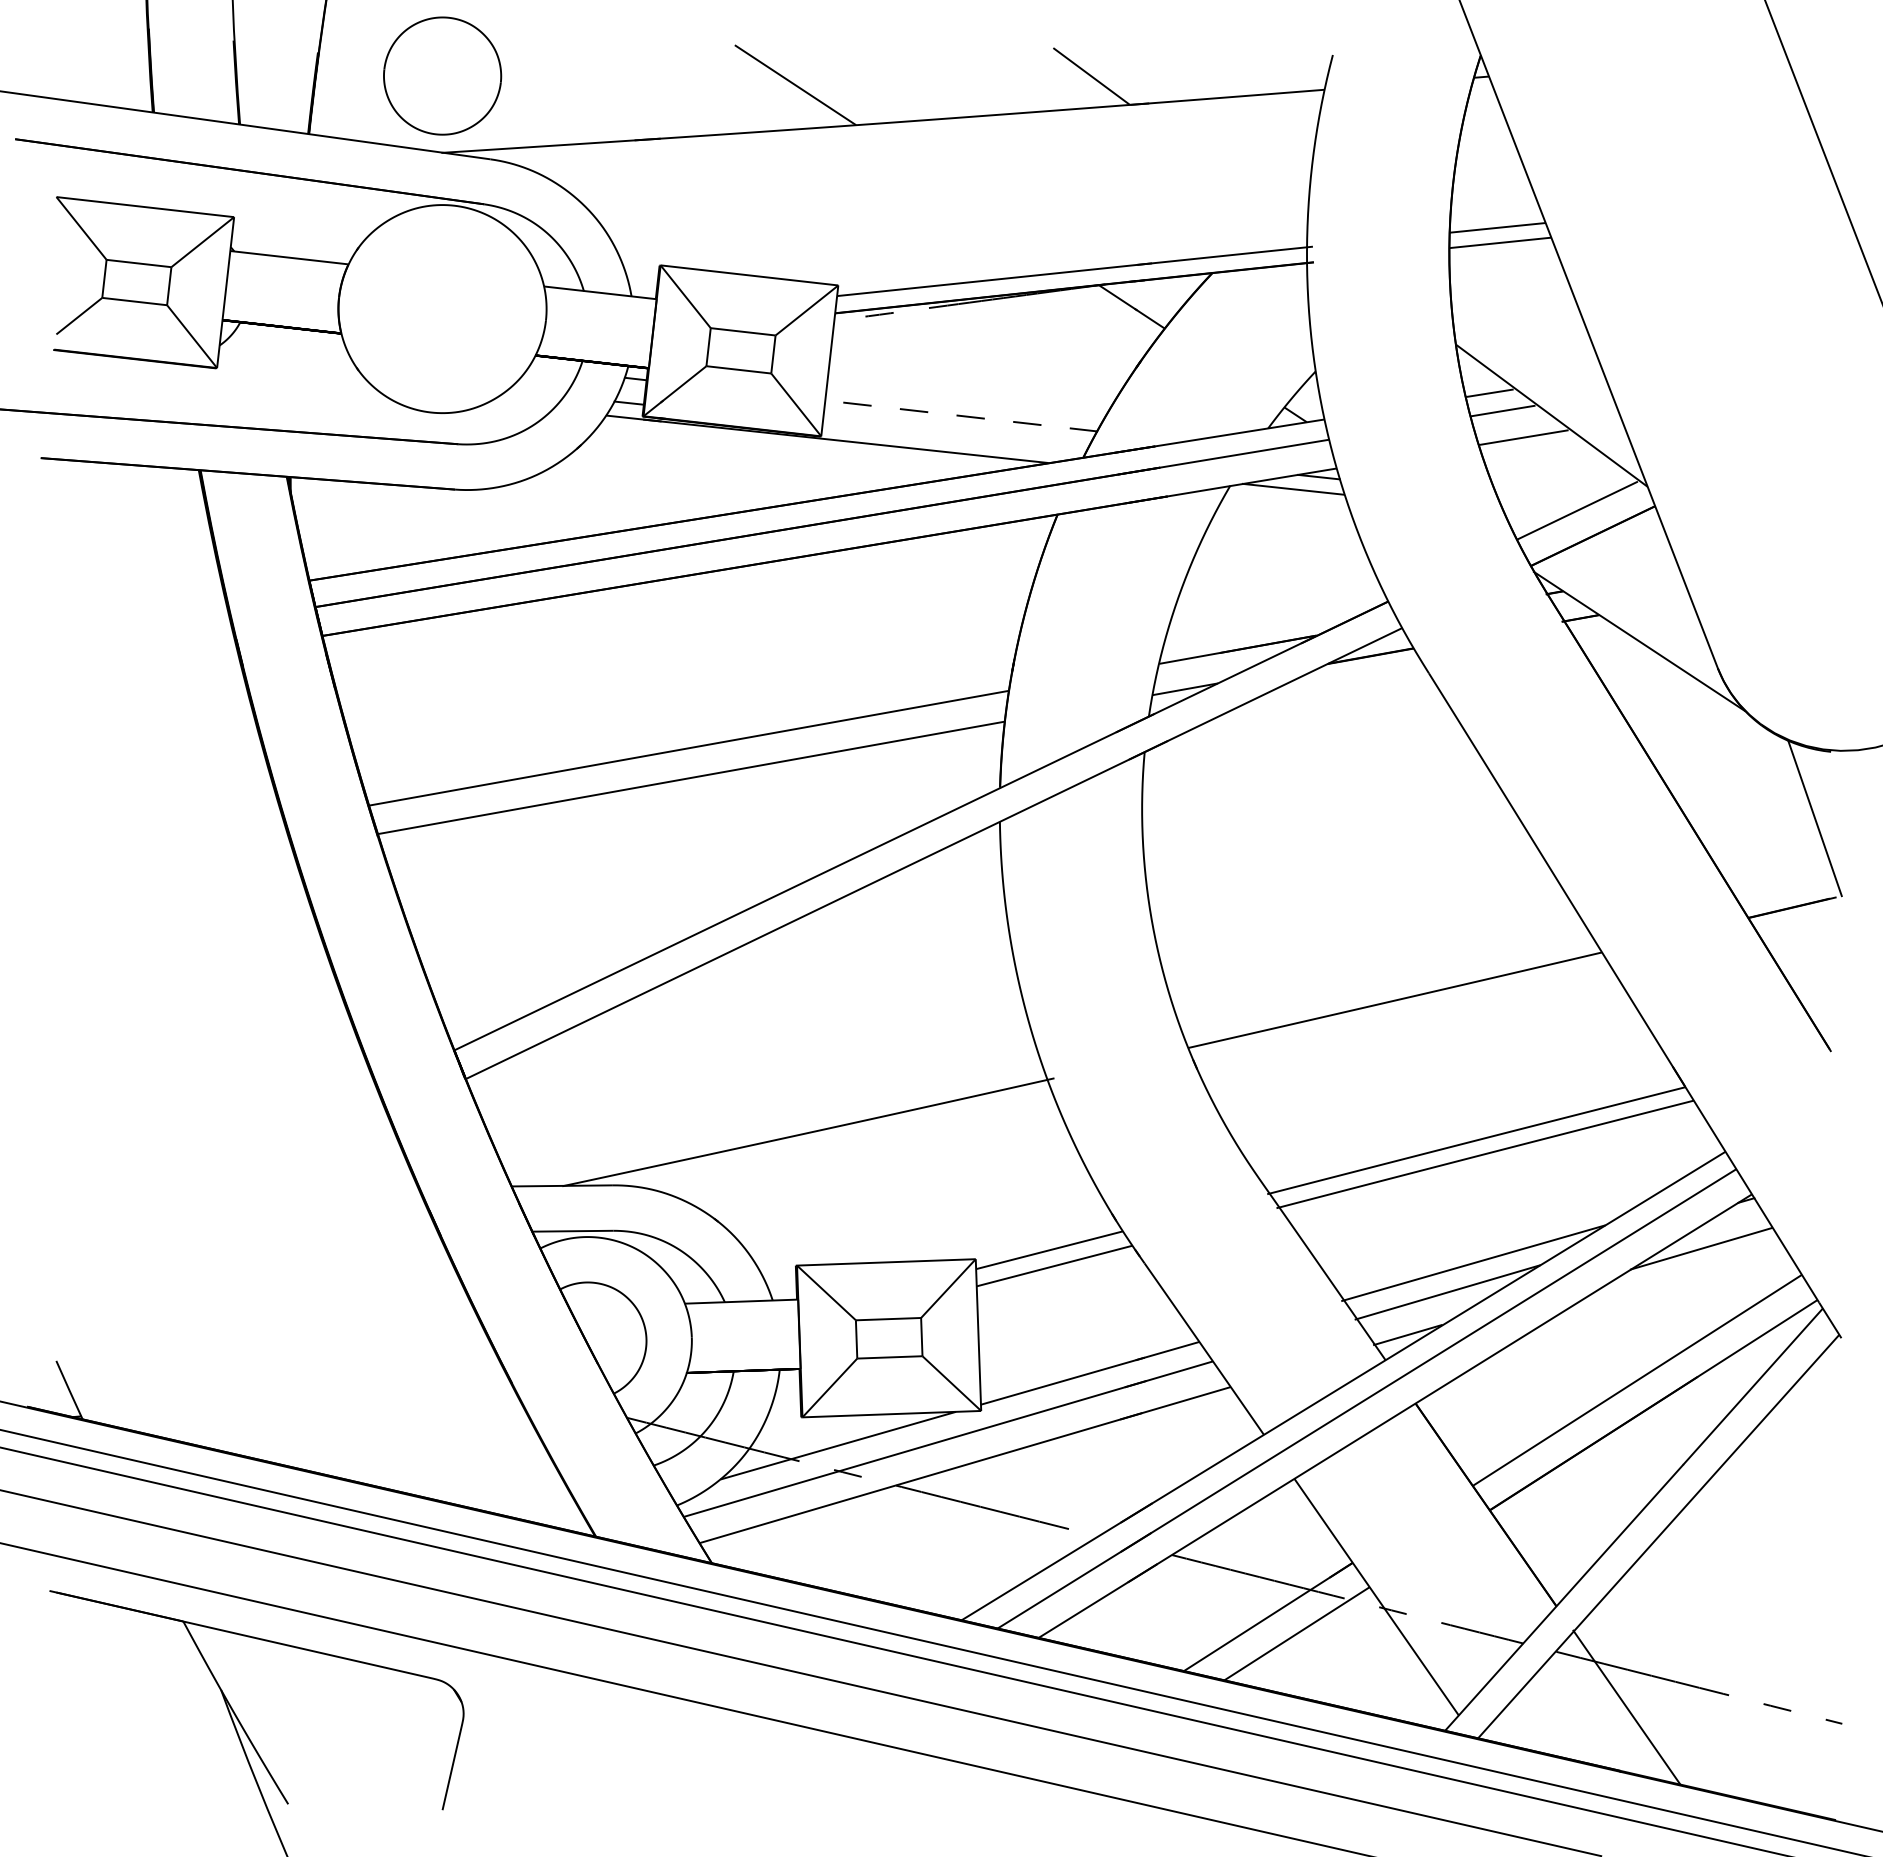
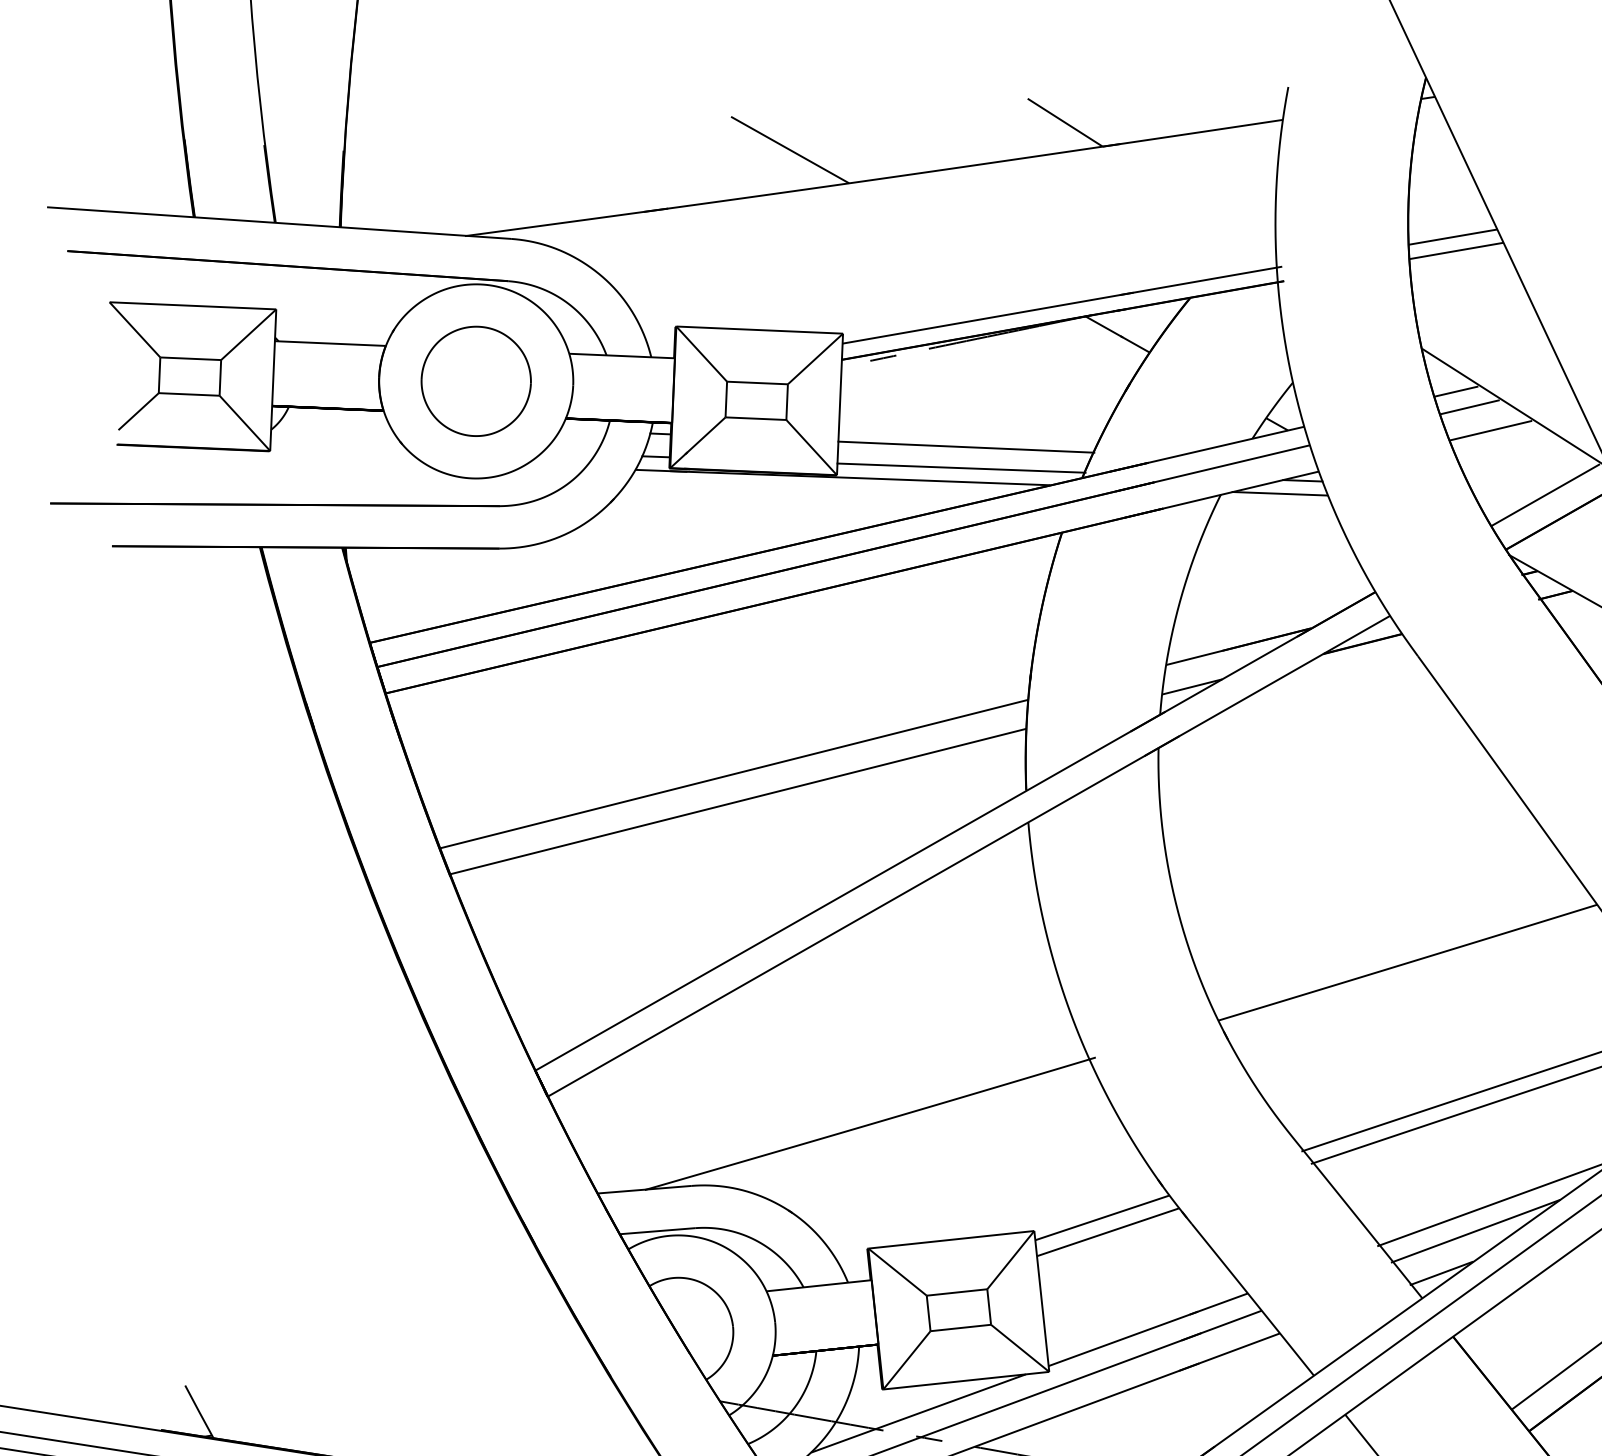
part: (442, 75) -> (476, 380), moved
line: (961, 415) -> (966, 446), dashed -> solid
line: (954, 437) -> (961, 467), added

